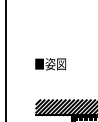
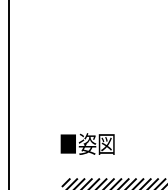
text: (50, 64) -> (87, 144), moved

